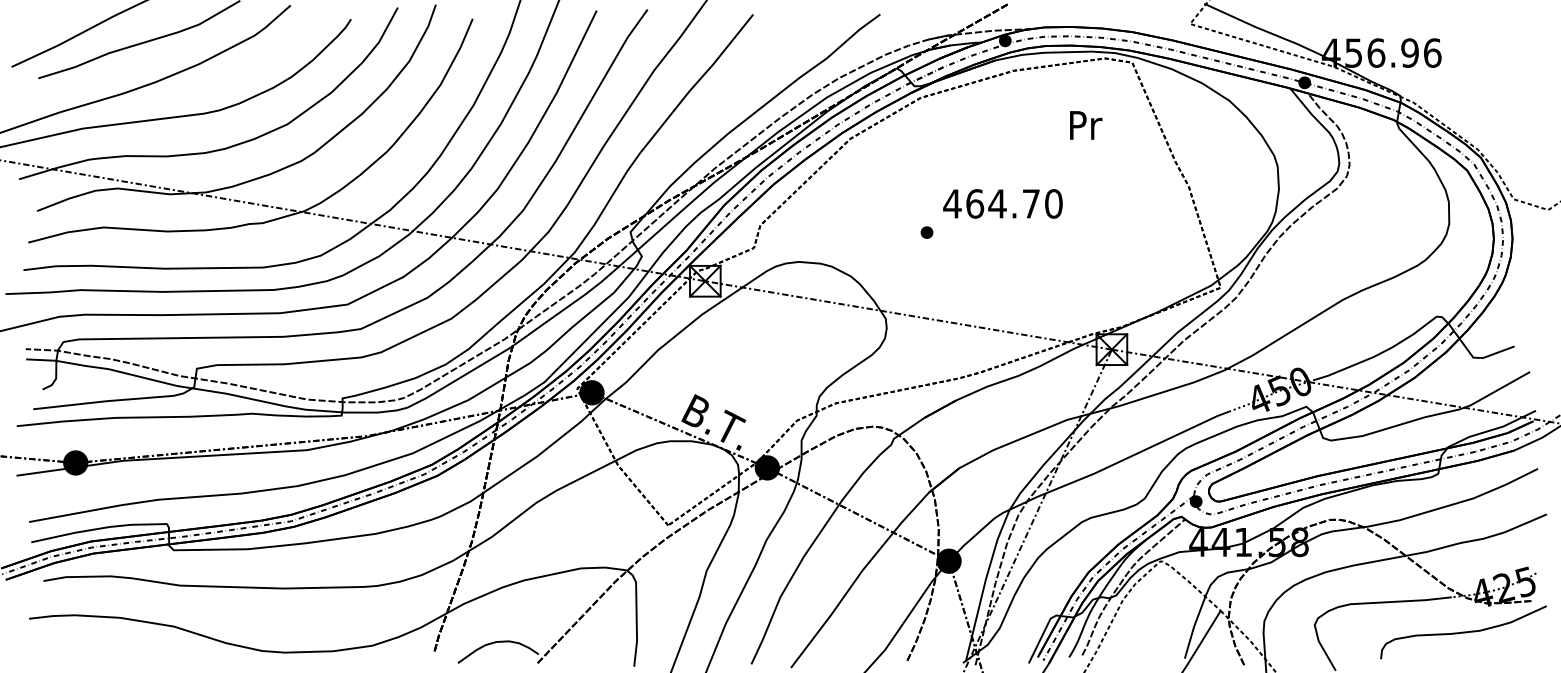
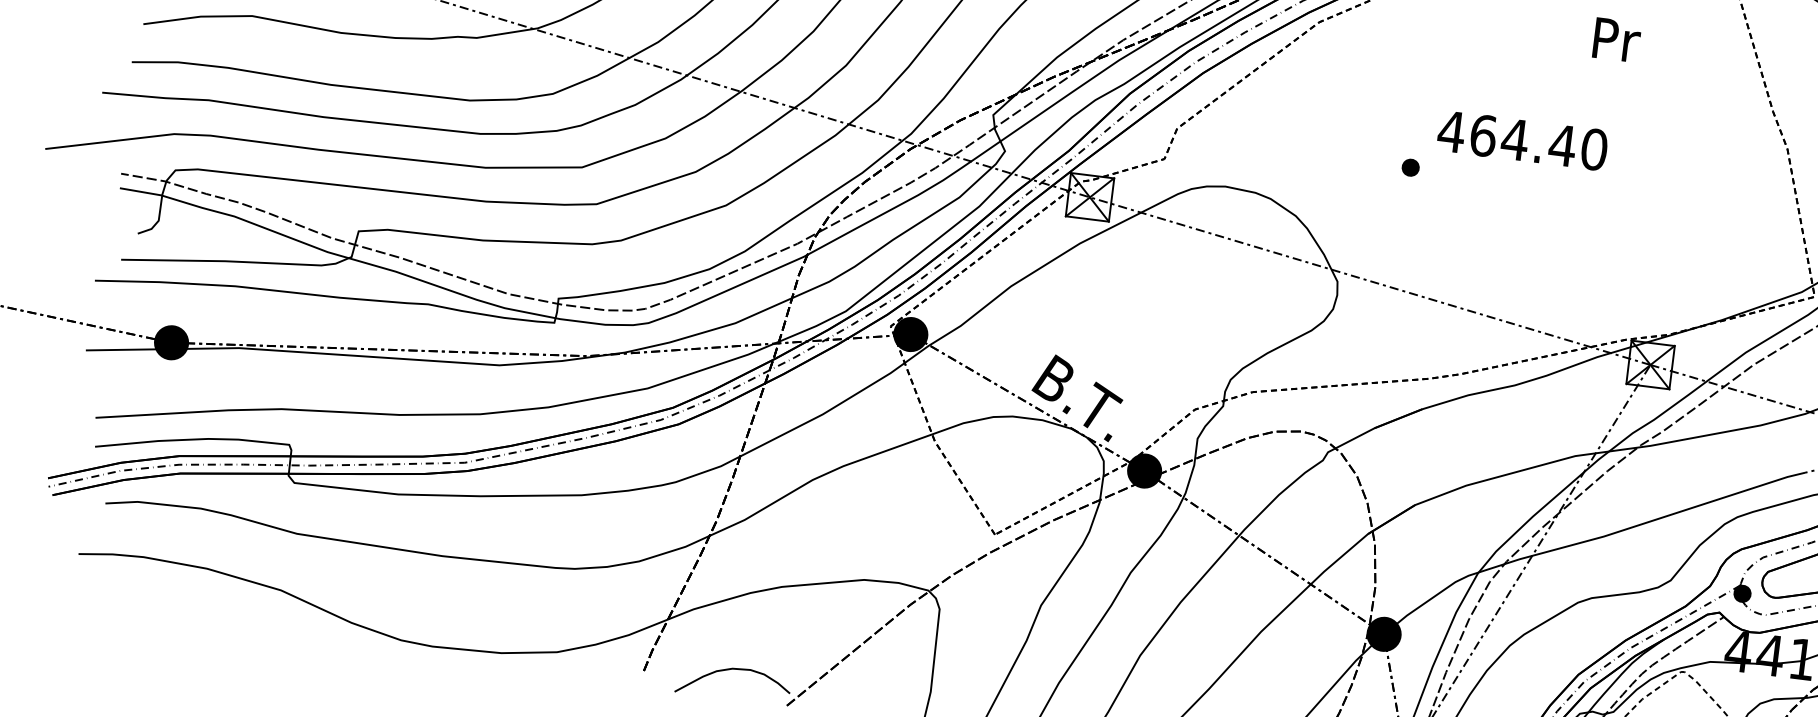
text: (1086, 125) -> (1617, 40), moved
text: (1030, 203) -> (1561, 144), 464.70 -> 464.40

